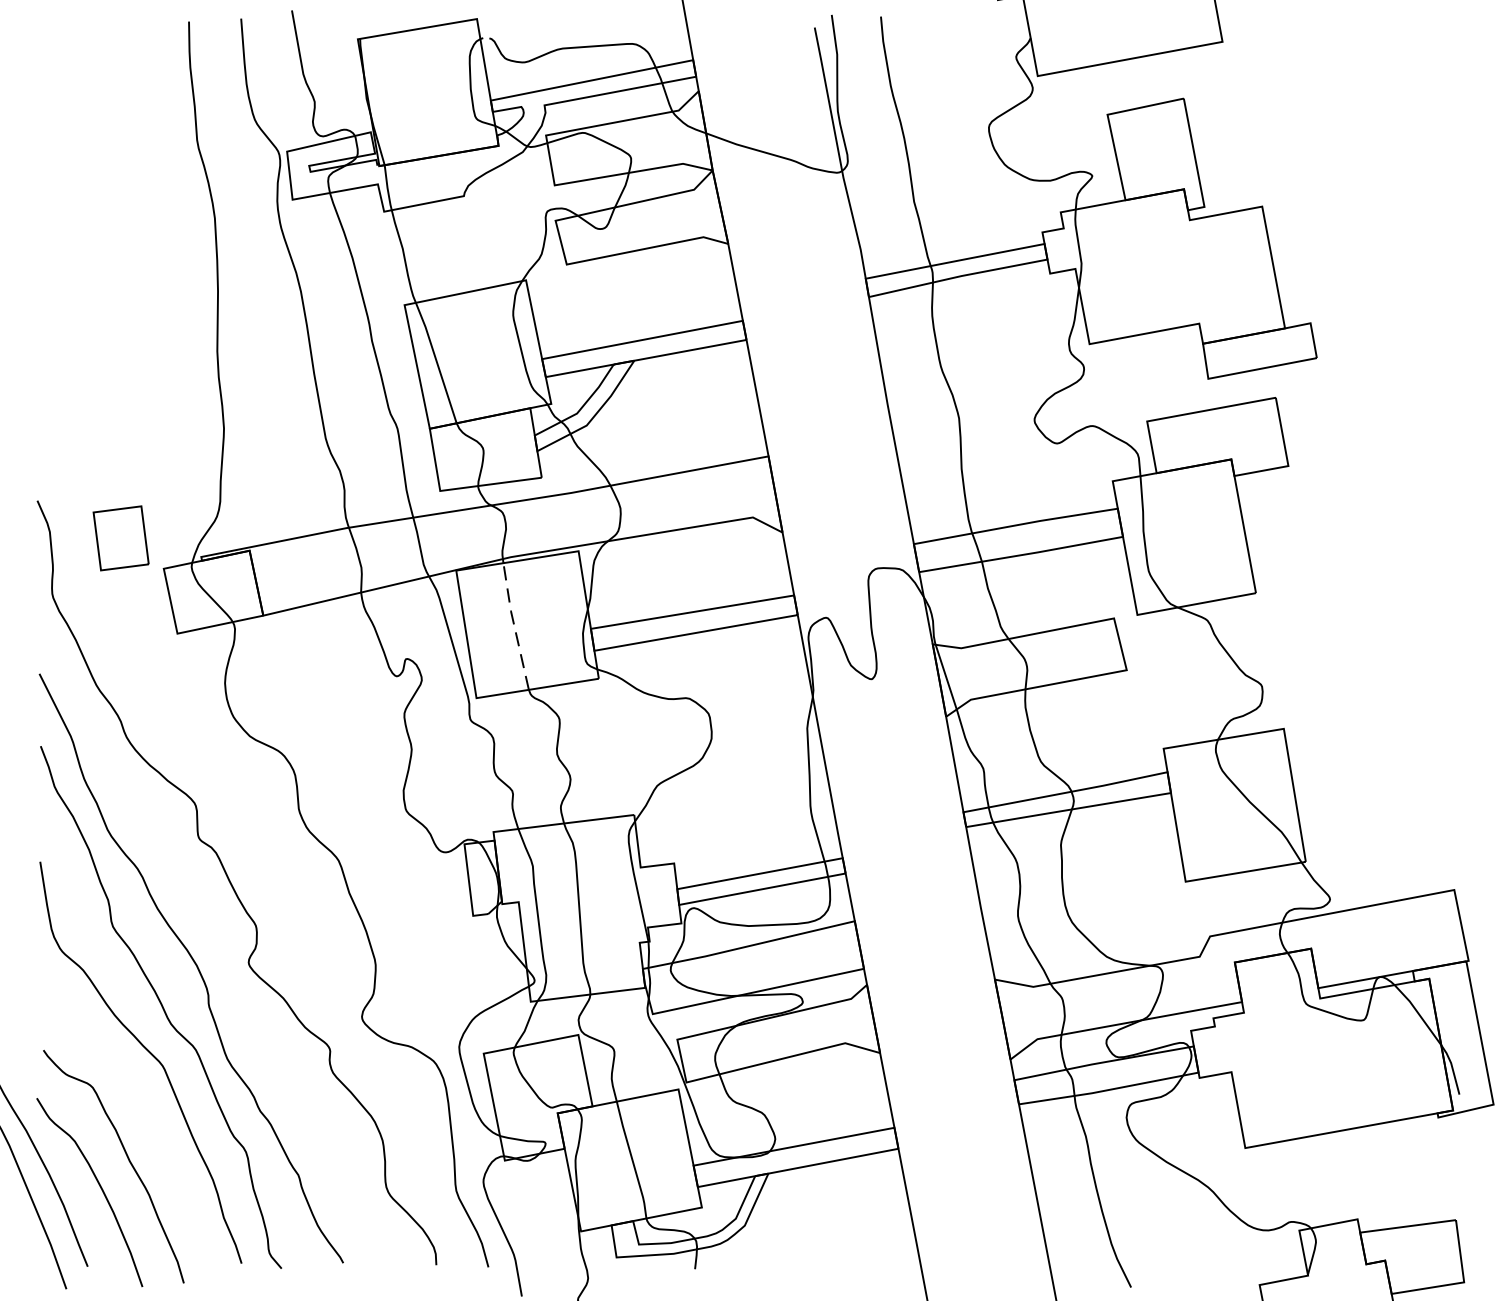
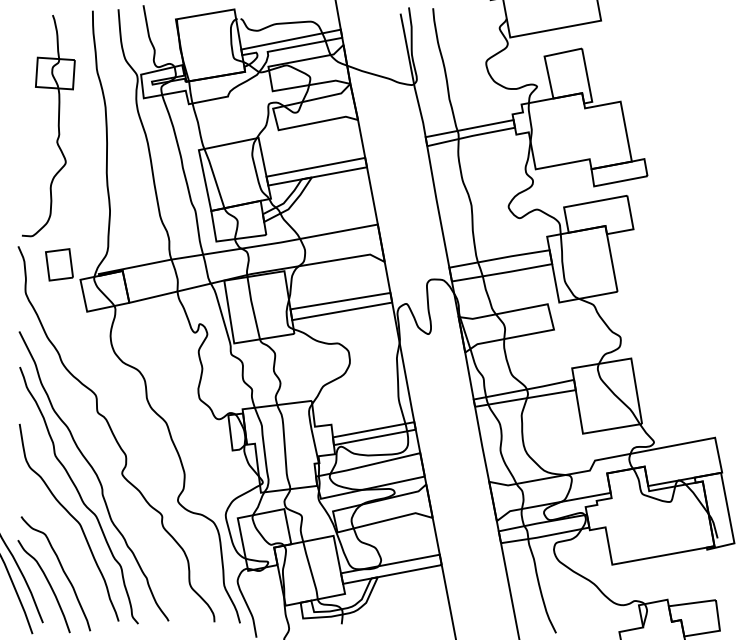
part: (117, 257) -> (57, 126), added
line: (513, 625) -> (252, 307), dashed -> solid

